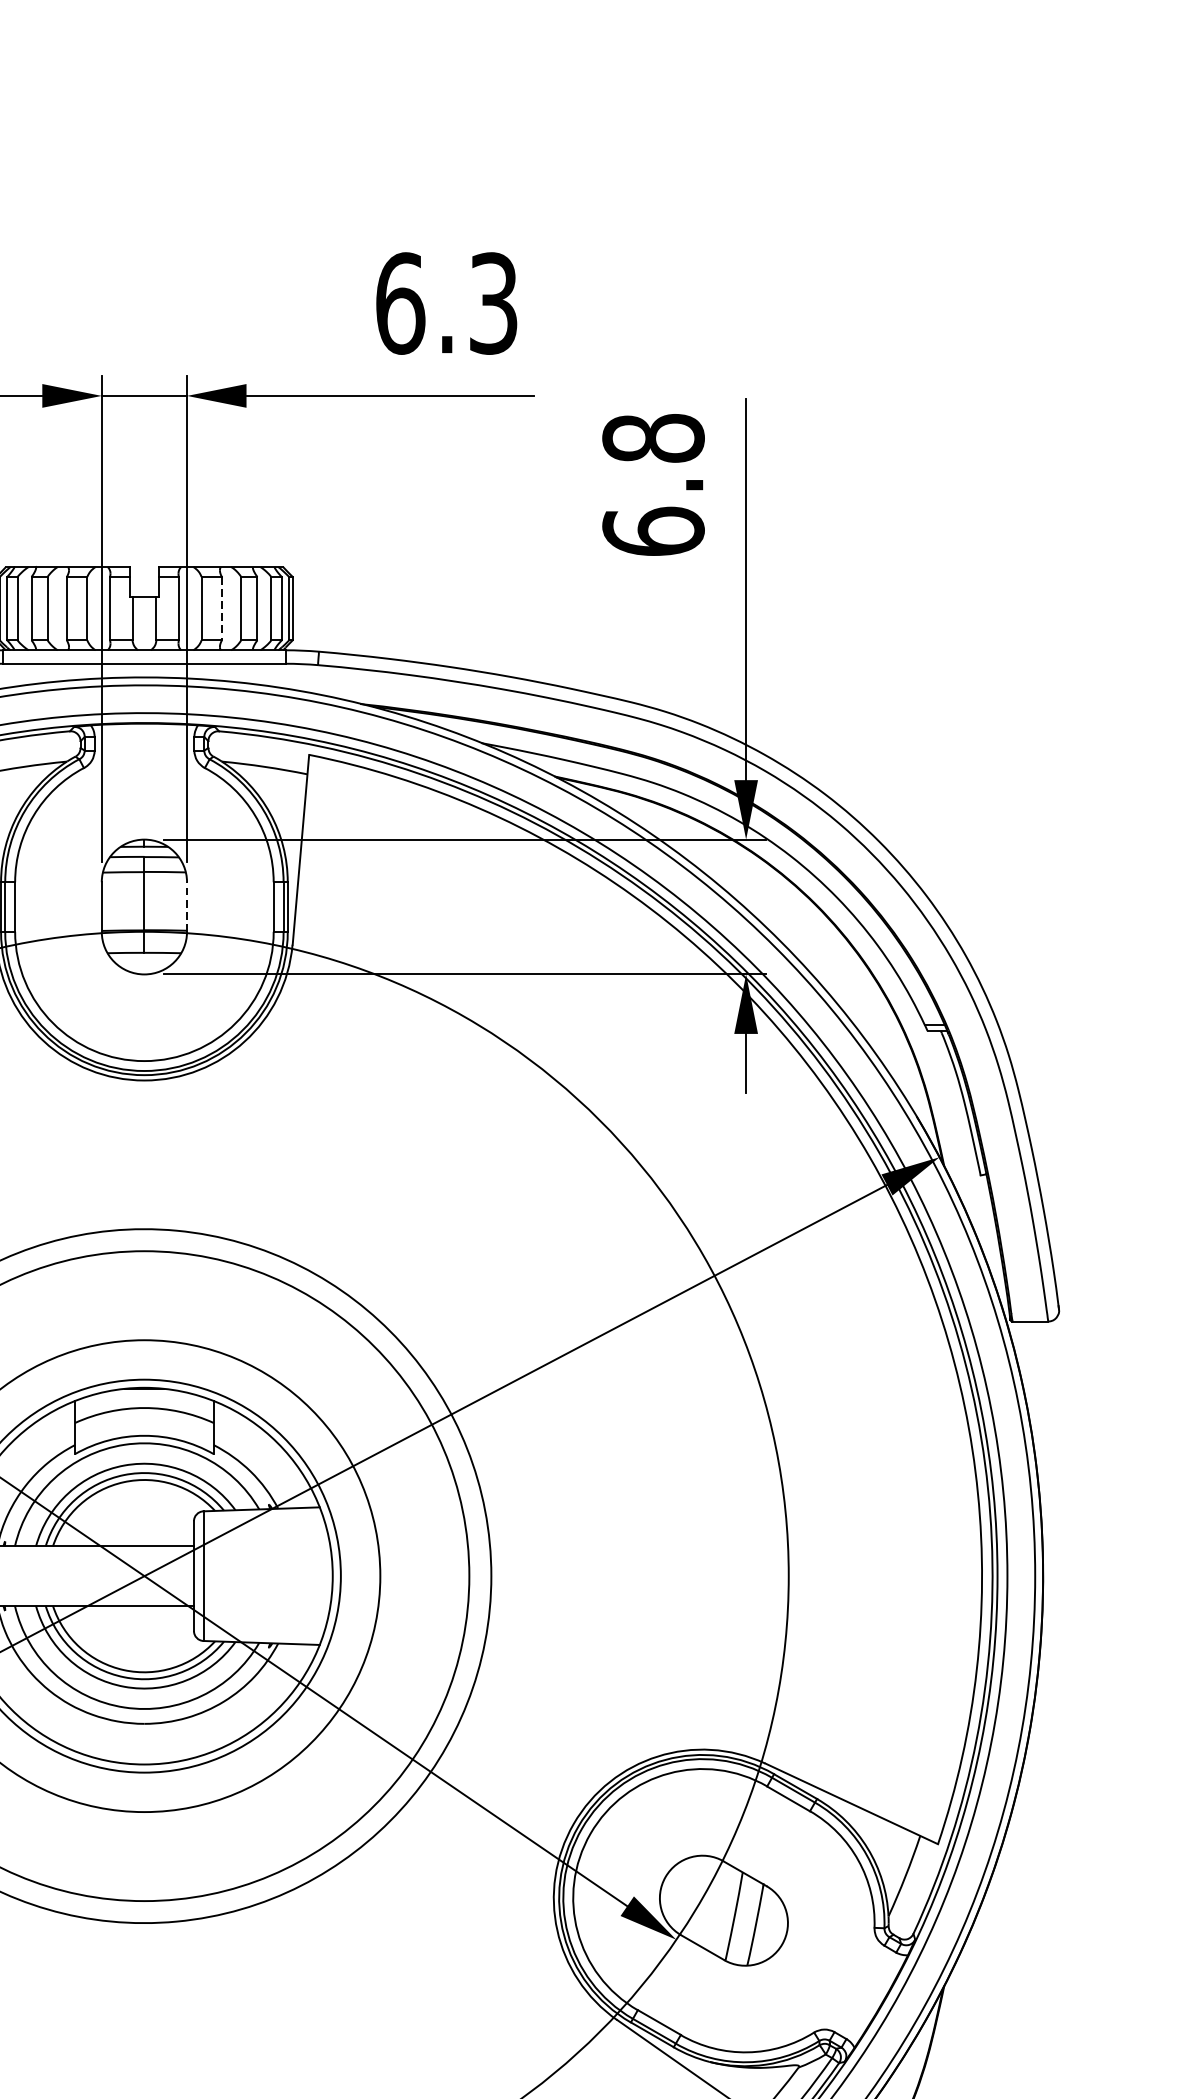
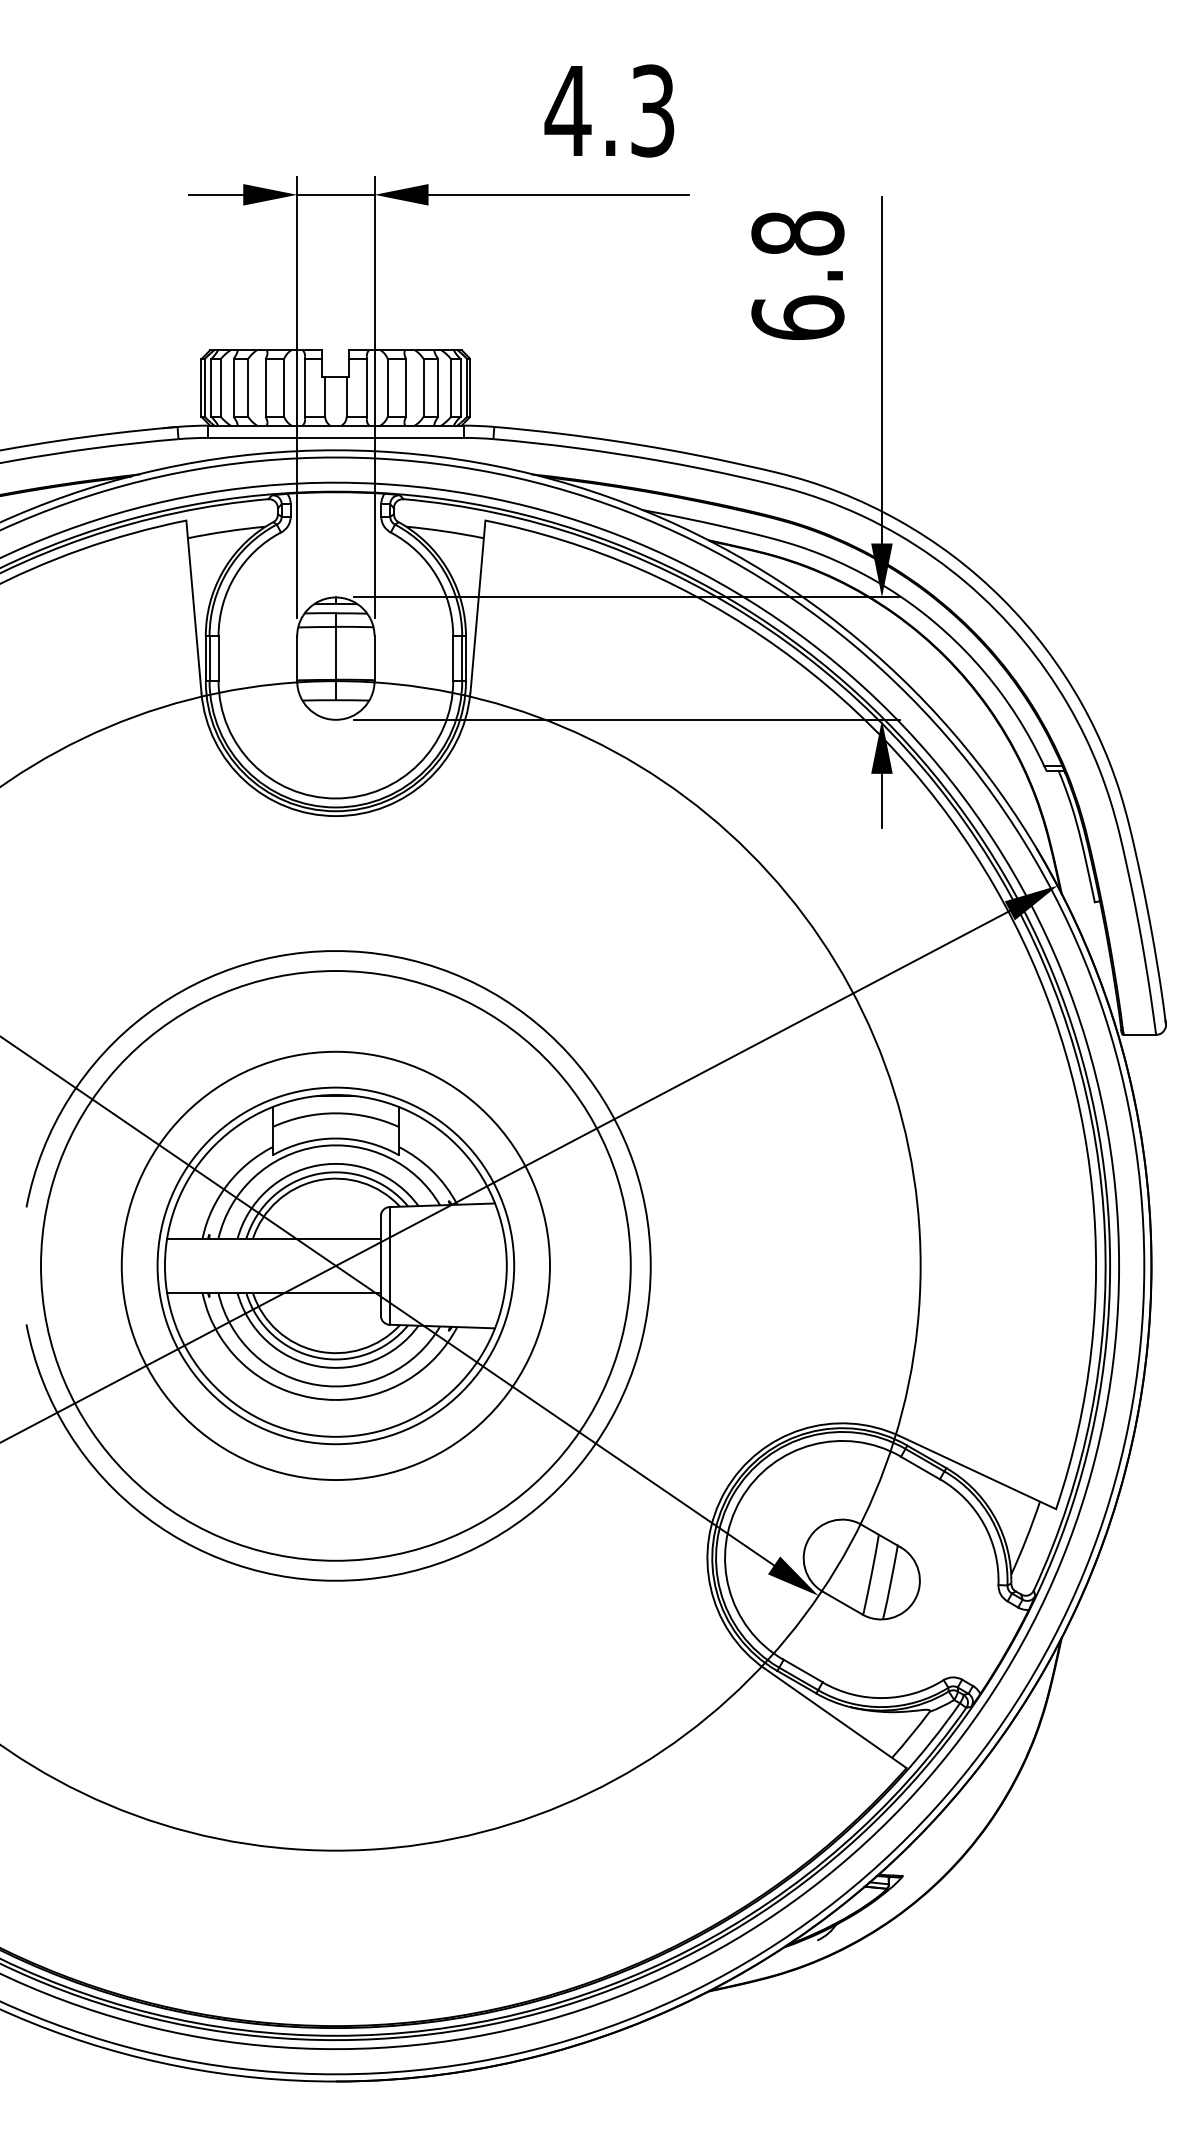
text: (399, 303) -> (567, 110), 6.3 -> 4.3
line: (222, 608) -> (406, 387), dashed -> solid
line: (186, 906) -> (374, 658), dashed -> solid

